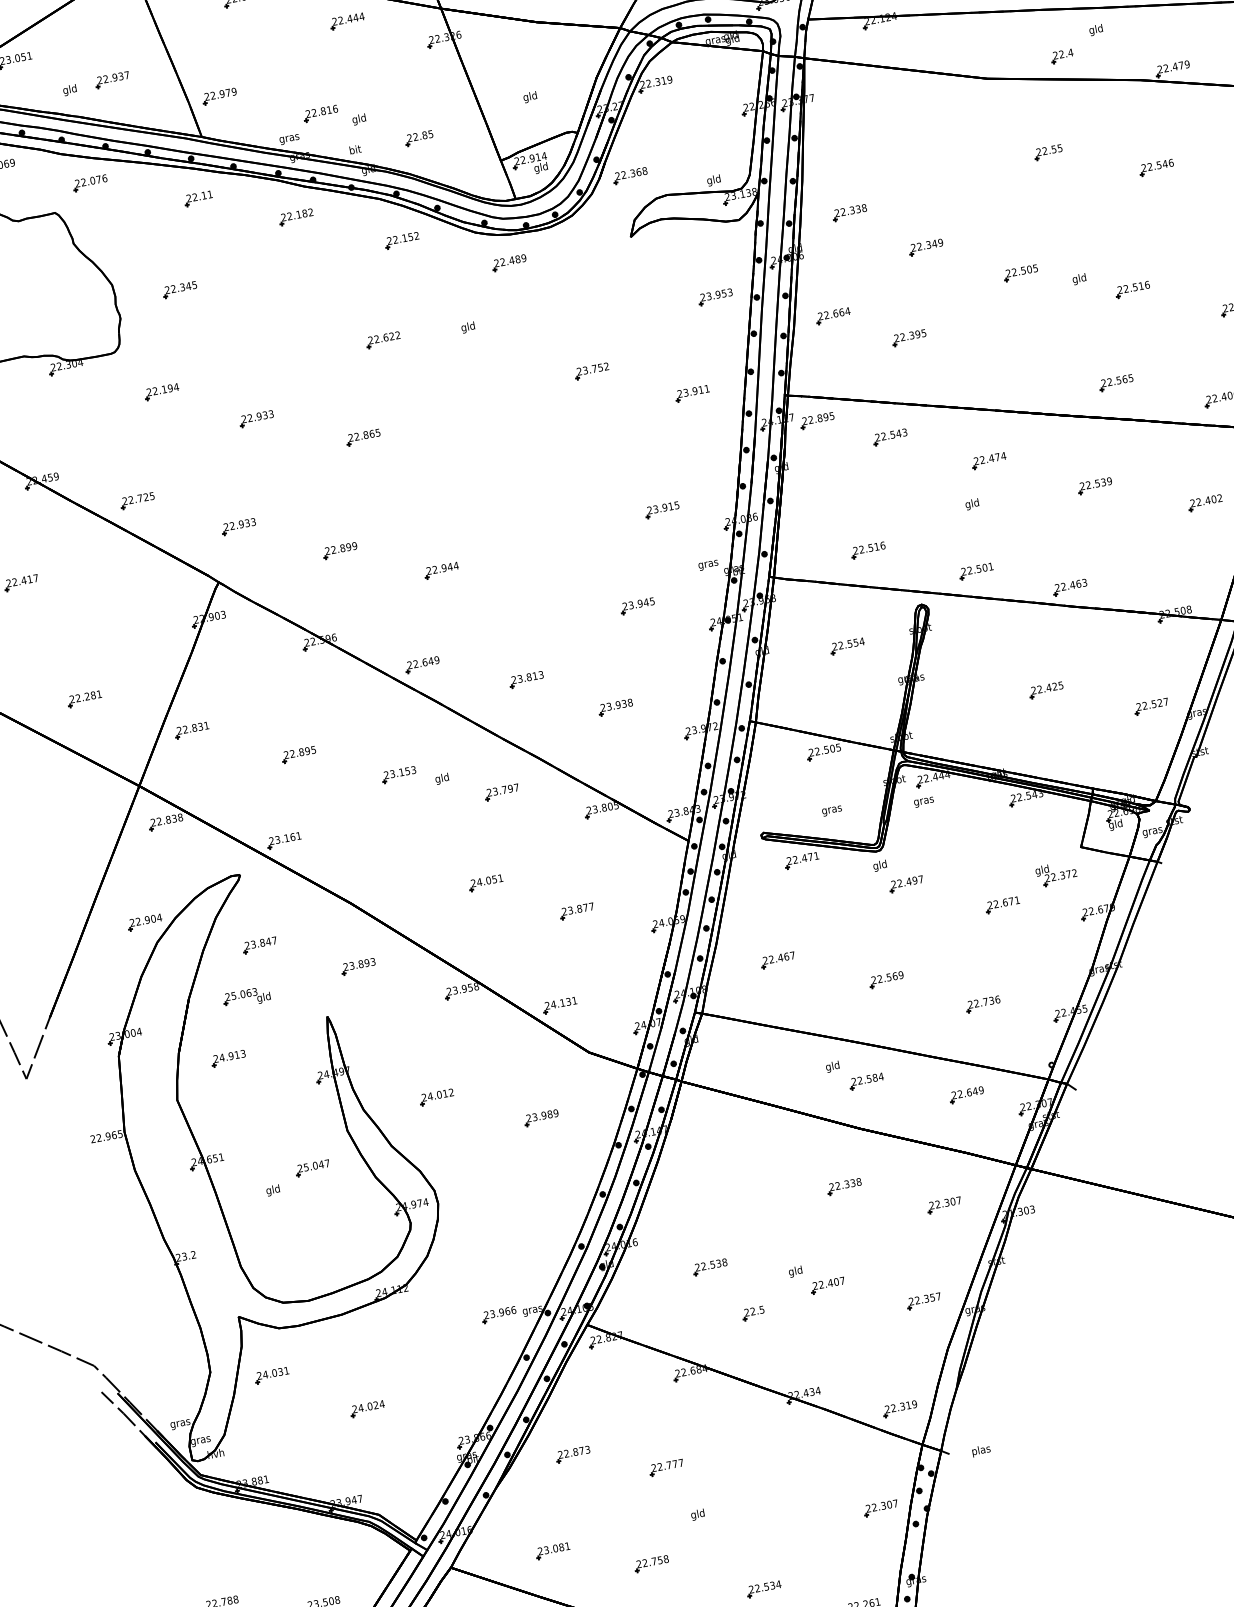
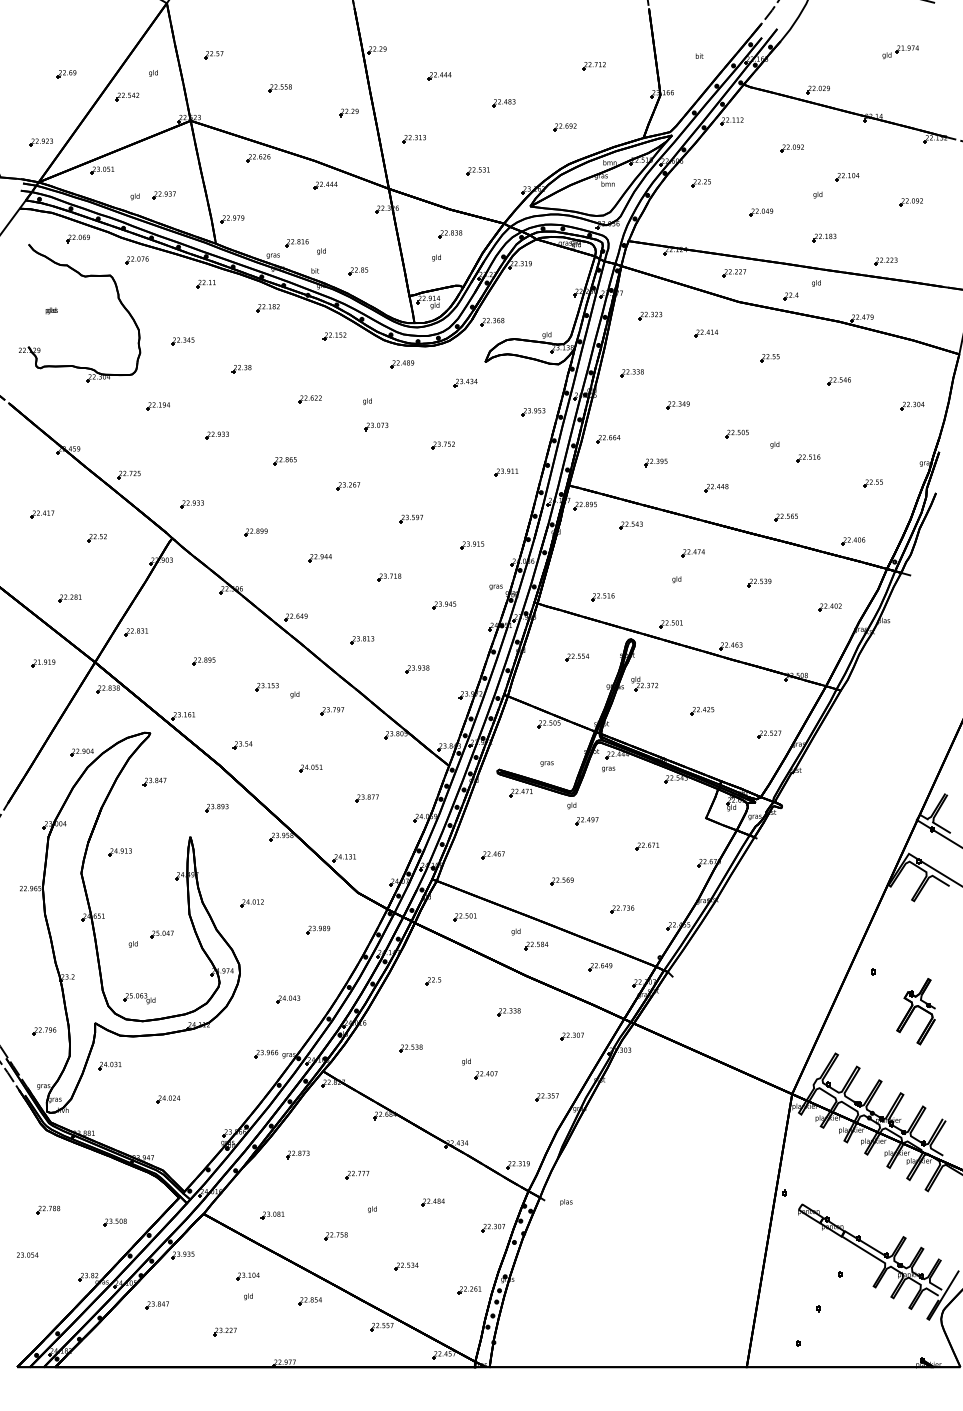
part: (972, 38) -> (734, 273), added
part: (544, 58) -> (450, 234), added
part: (860, 122) -> (650, 315), added
part: (948, 133) -> (706, 333), added
part: (607, 272) -> (465, 382), added
part: (274, 314) -> (241, 369), added
part: (1005, 359) -> (716, 488), added
part: (488, 361) -> (376, 426), added
part: (463, 457) -> (348, 486), added
part: (563, 487) -> (410, 518), added
part: (549, 580) -> (389, 577), added
part: (107, 603) -> (96, 538), added
part: (63, 801) -> (43, 663), added
part: (379, 867) -> (242, 745), added
part: (1056, 873) -> (644, 683), moved
part: (246, 997) -> (139, 998), moved
part: (752, 1059) -> (464, 917), added
part: (516, 1228) -> (288, 999), added
part: (753, 1313) -> (433, 981), moved
part: (166, 1343) -> (44, 1031), added
part: (784, 1487) -> (432, 1202), added

